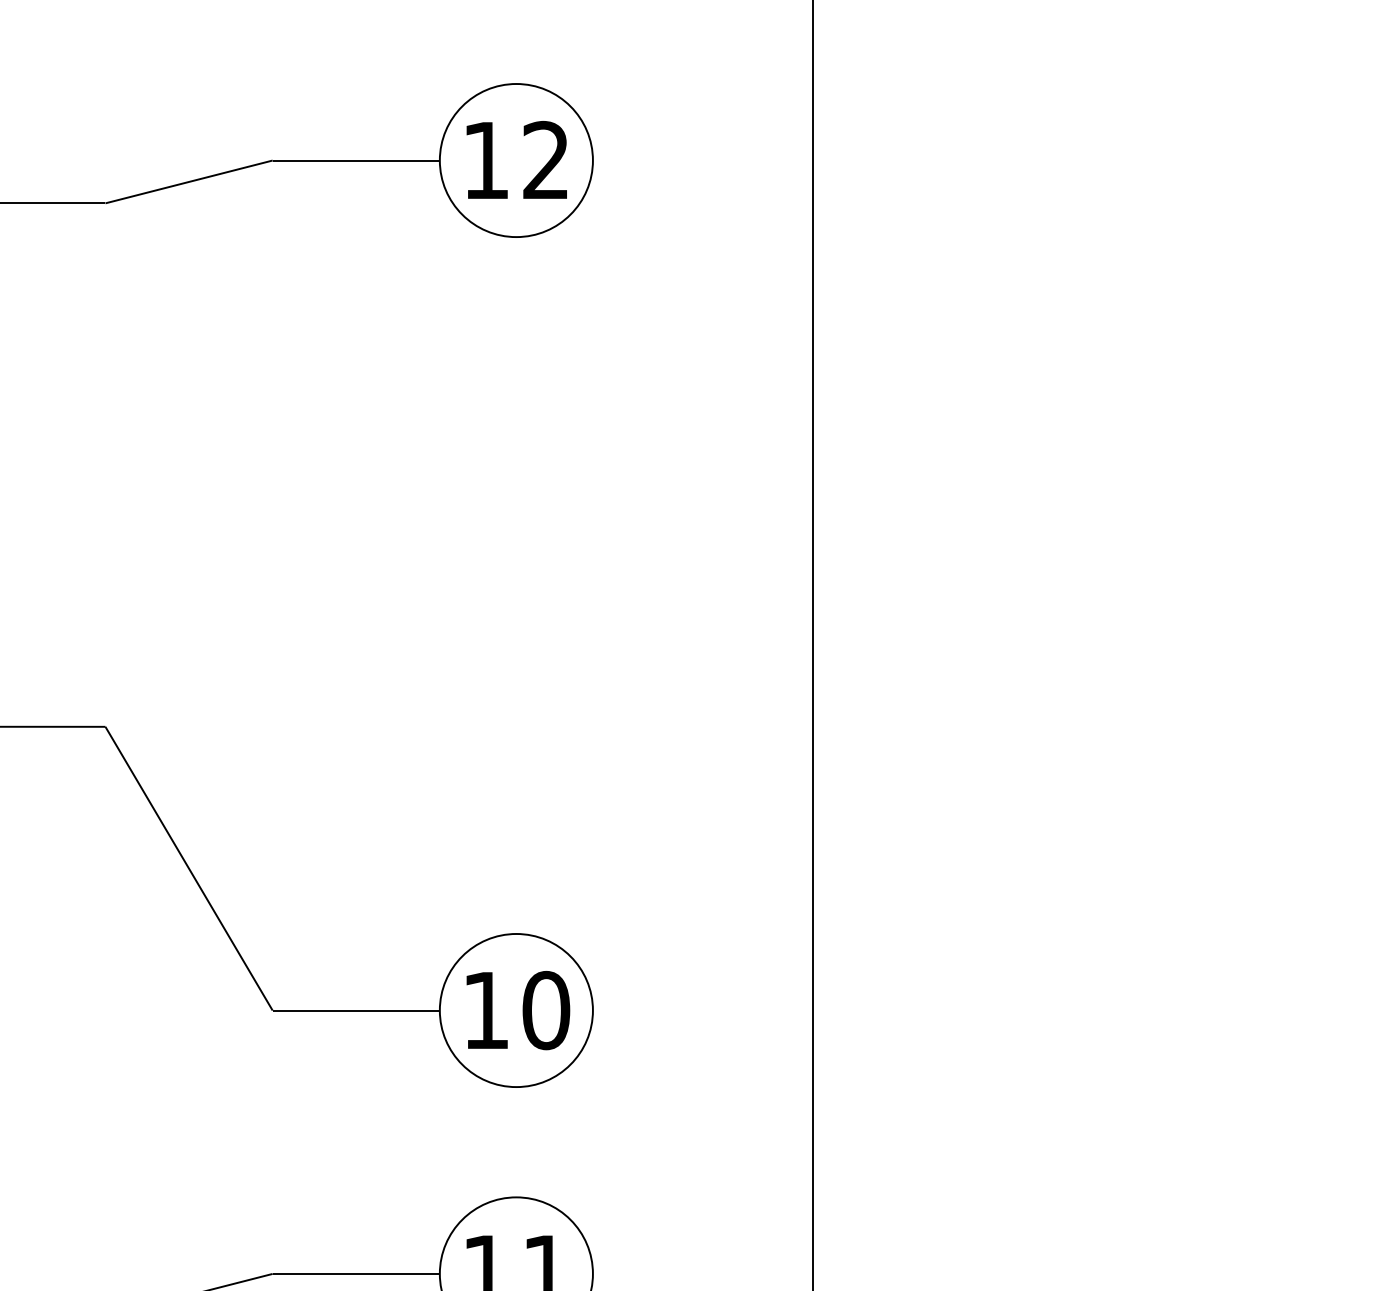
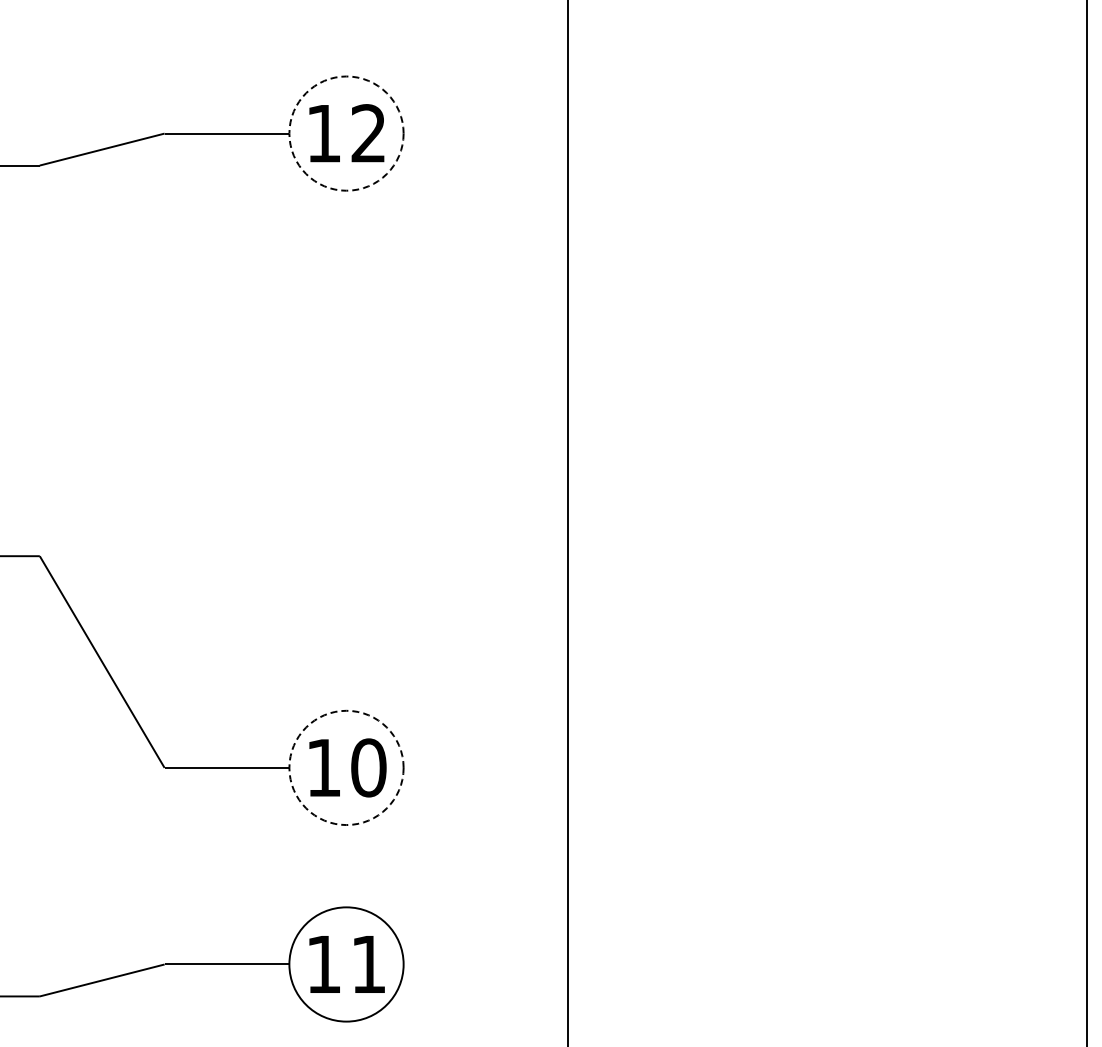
circle: (516, 160) -> (346, 133), solid -> dashed
circle: (516, 1009) -> (346, 767), solid -> dashed

